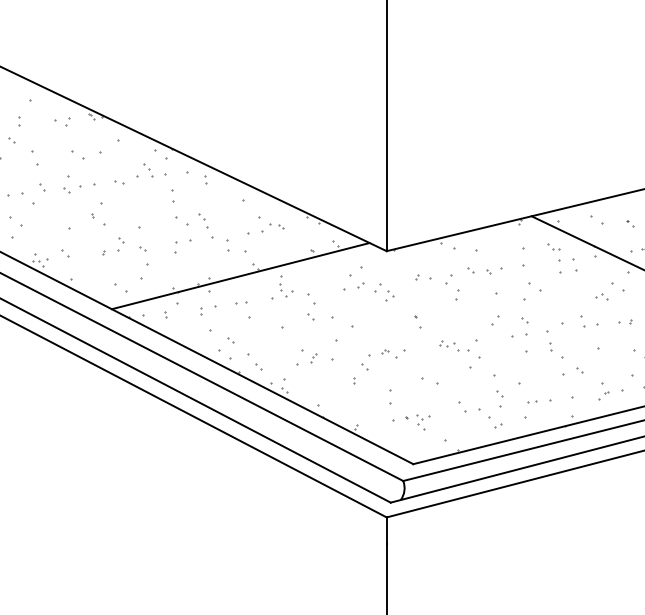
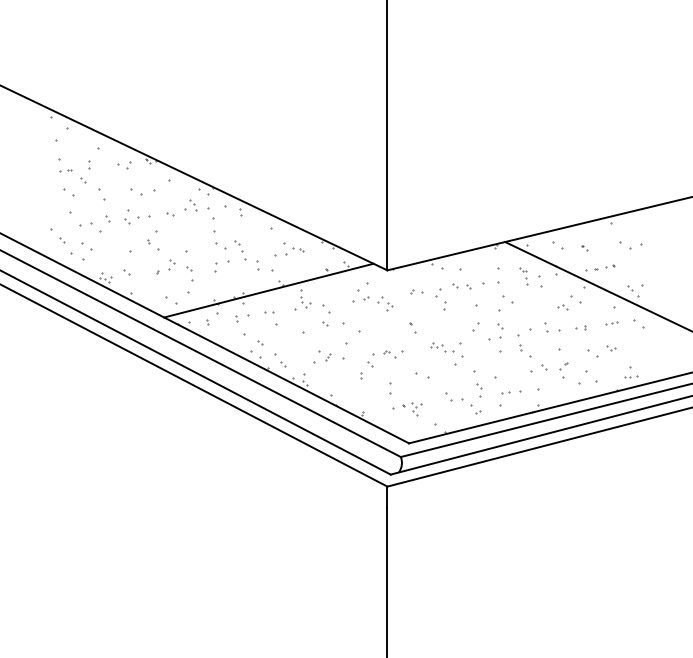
part: (172, 195) -> (213, 225), size x1.6
part: (554, 258) -> (523, 276), size x0.7
part: (493, 271) -> (474, 286), size x1.4
part: (603, 396) -> (563, 366), moved

